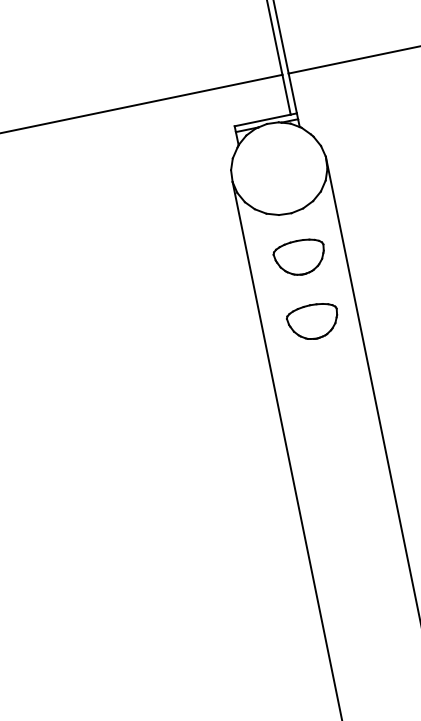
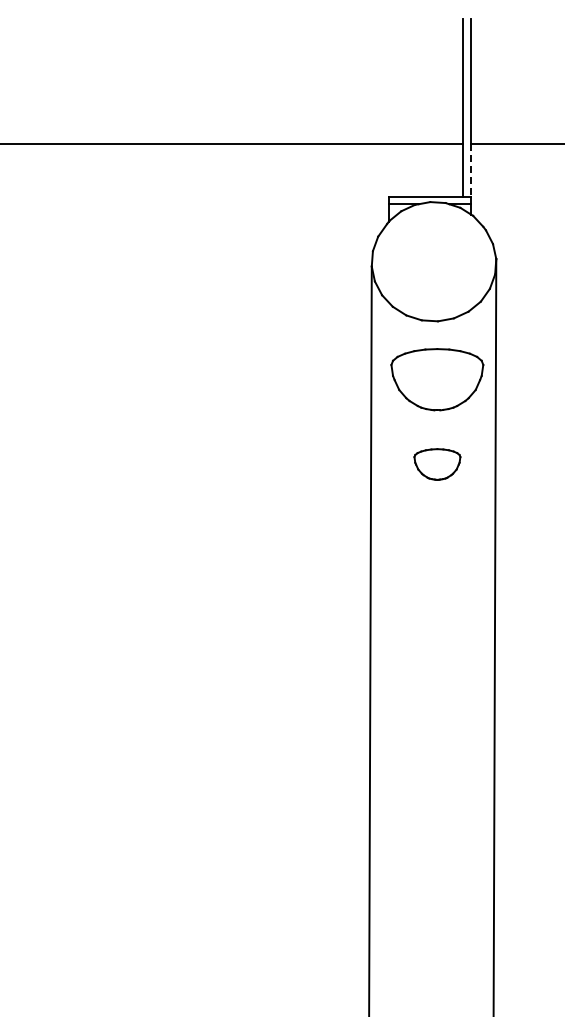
line: (293, 93) -> (471, 170), solid -> dashed
part: (300, 257) -> (437, 379), size x1.4
part: (313, 321) -> (437, 464), size x0.7

